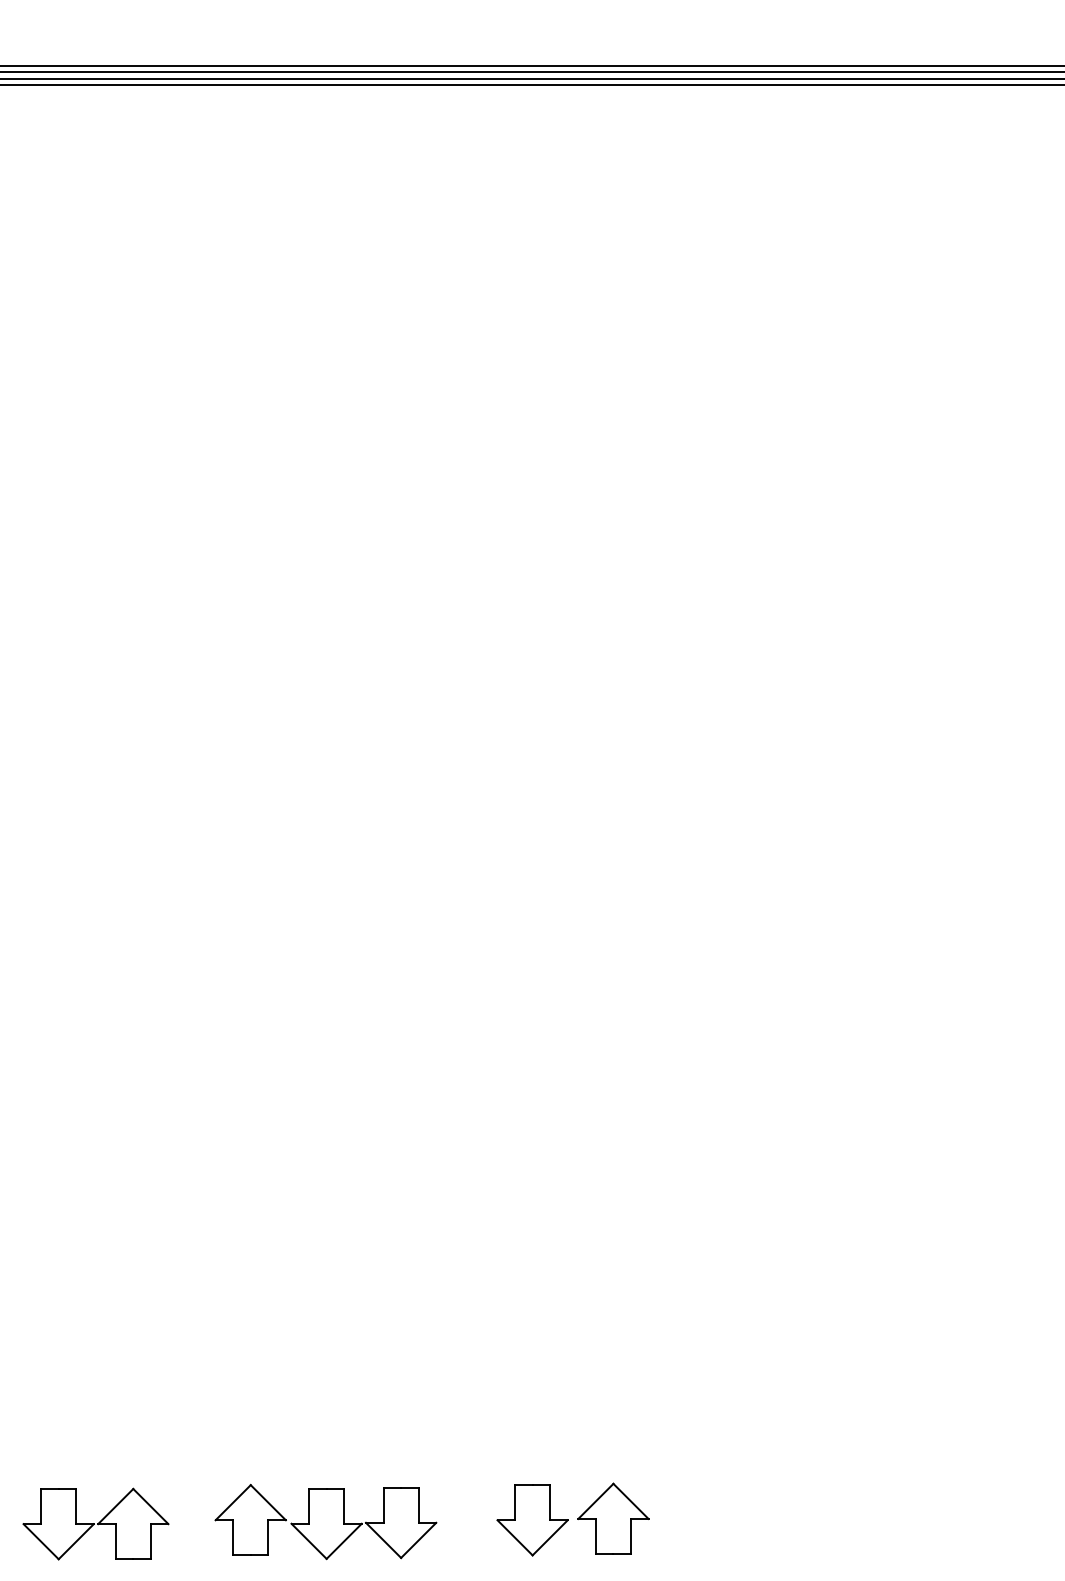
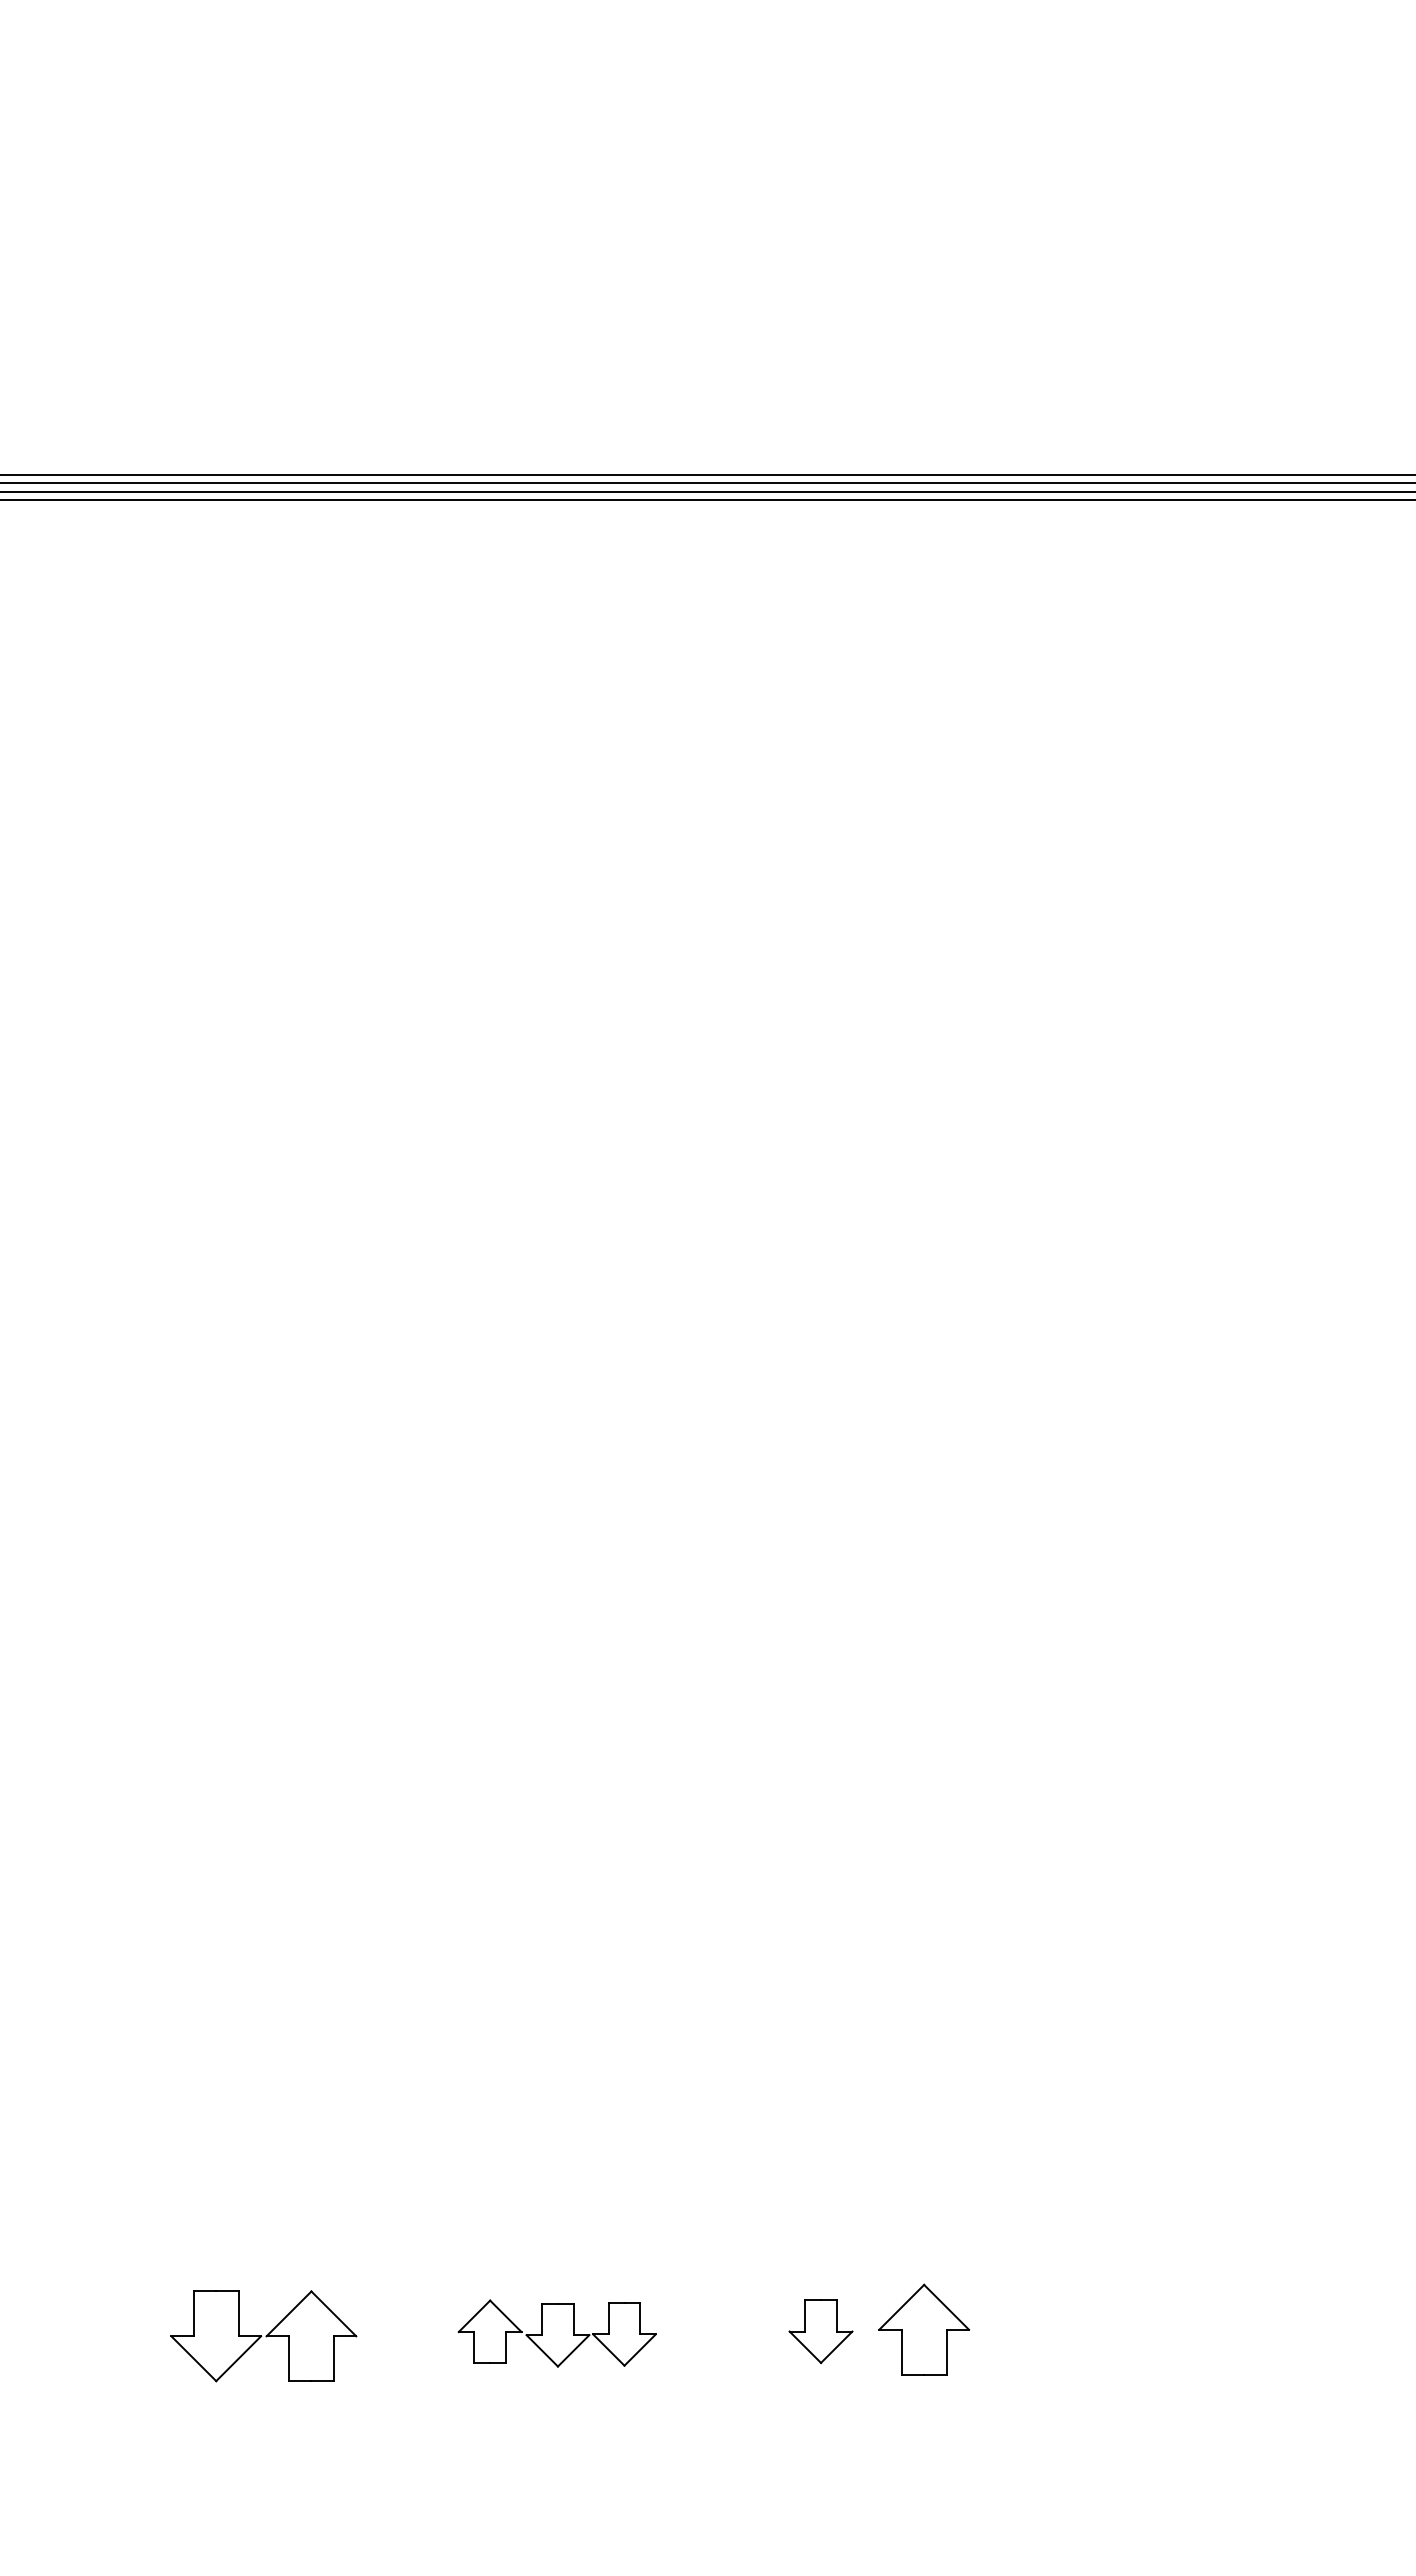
part: (532, 1520) -> (820, 2331), size x0.7
part: (326, 1521) -> (557, 2333), size x0.7

